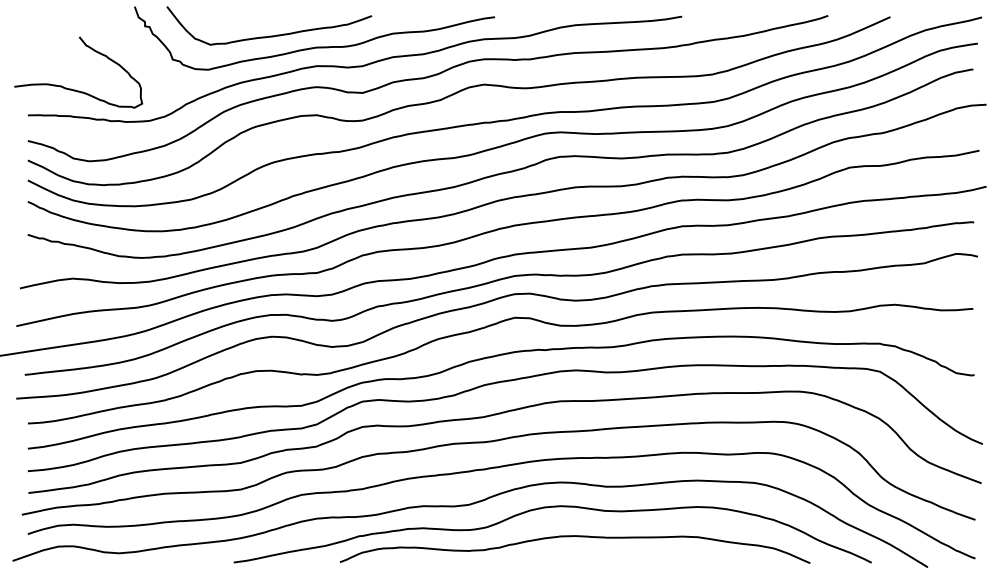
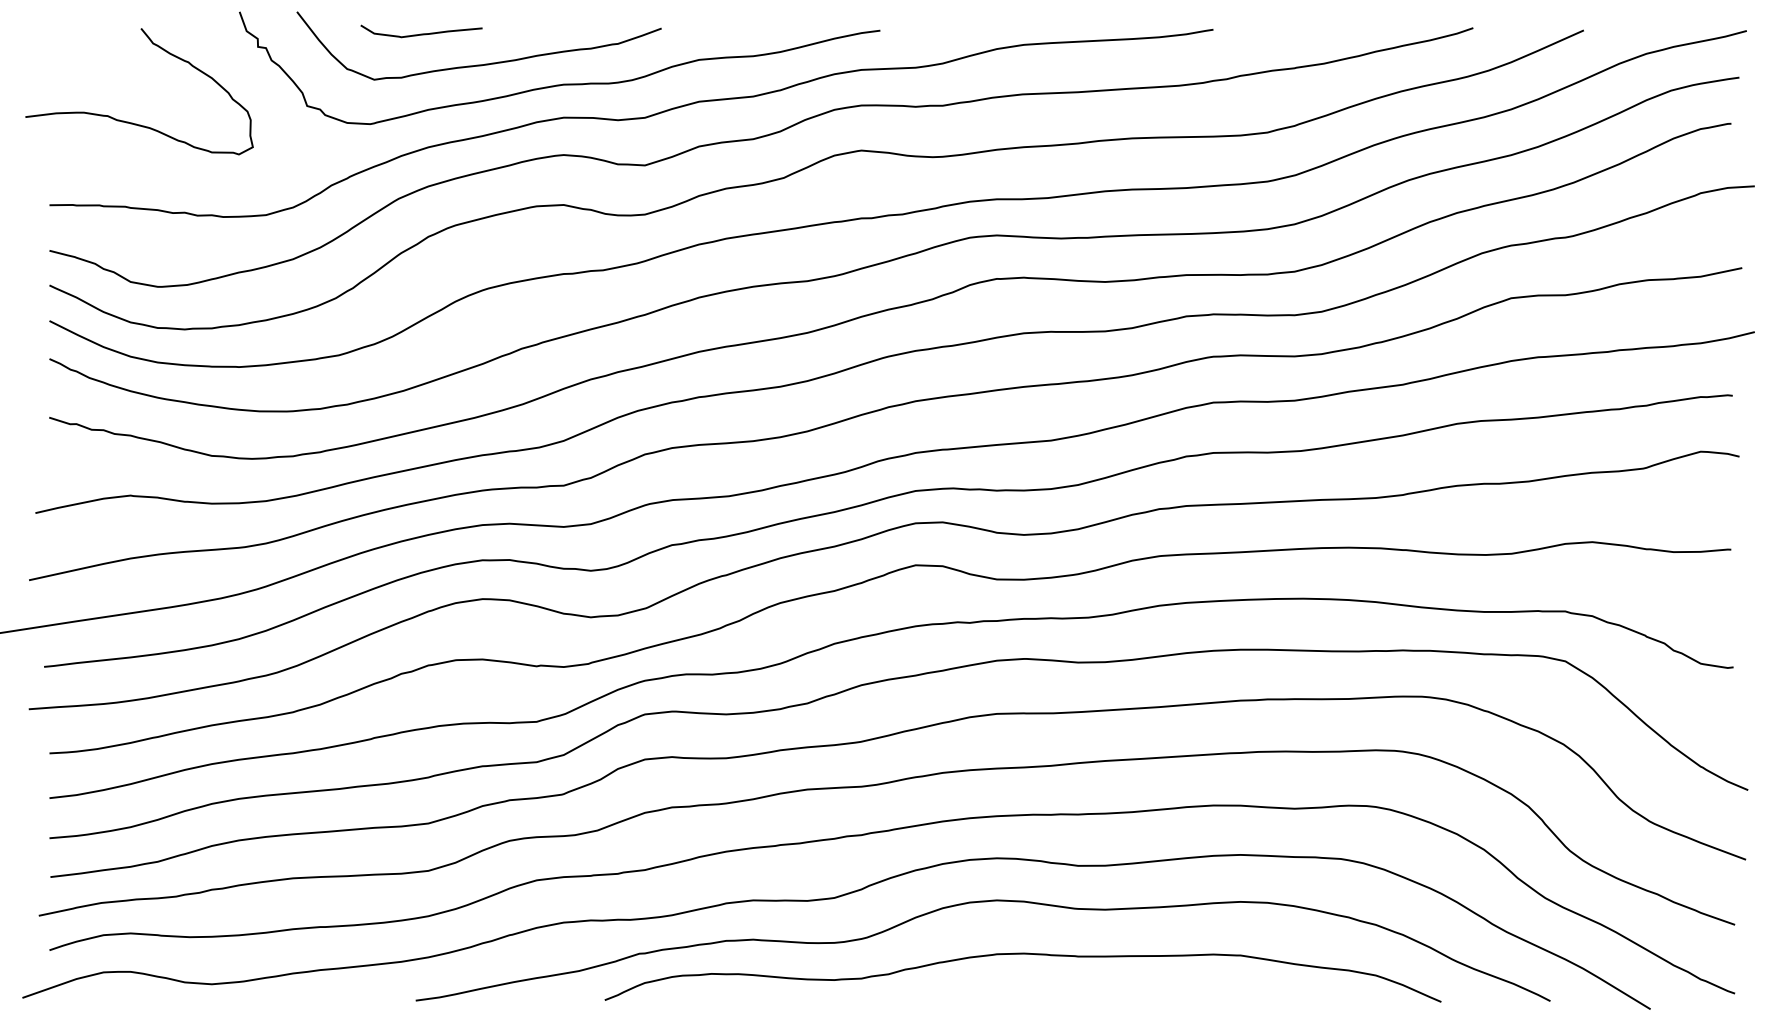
curve: (236, 18) -> (420, 32), added
curve: (75, 89) -> (134, 121), moved

